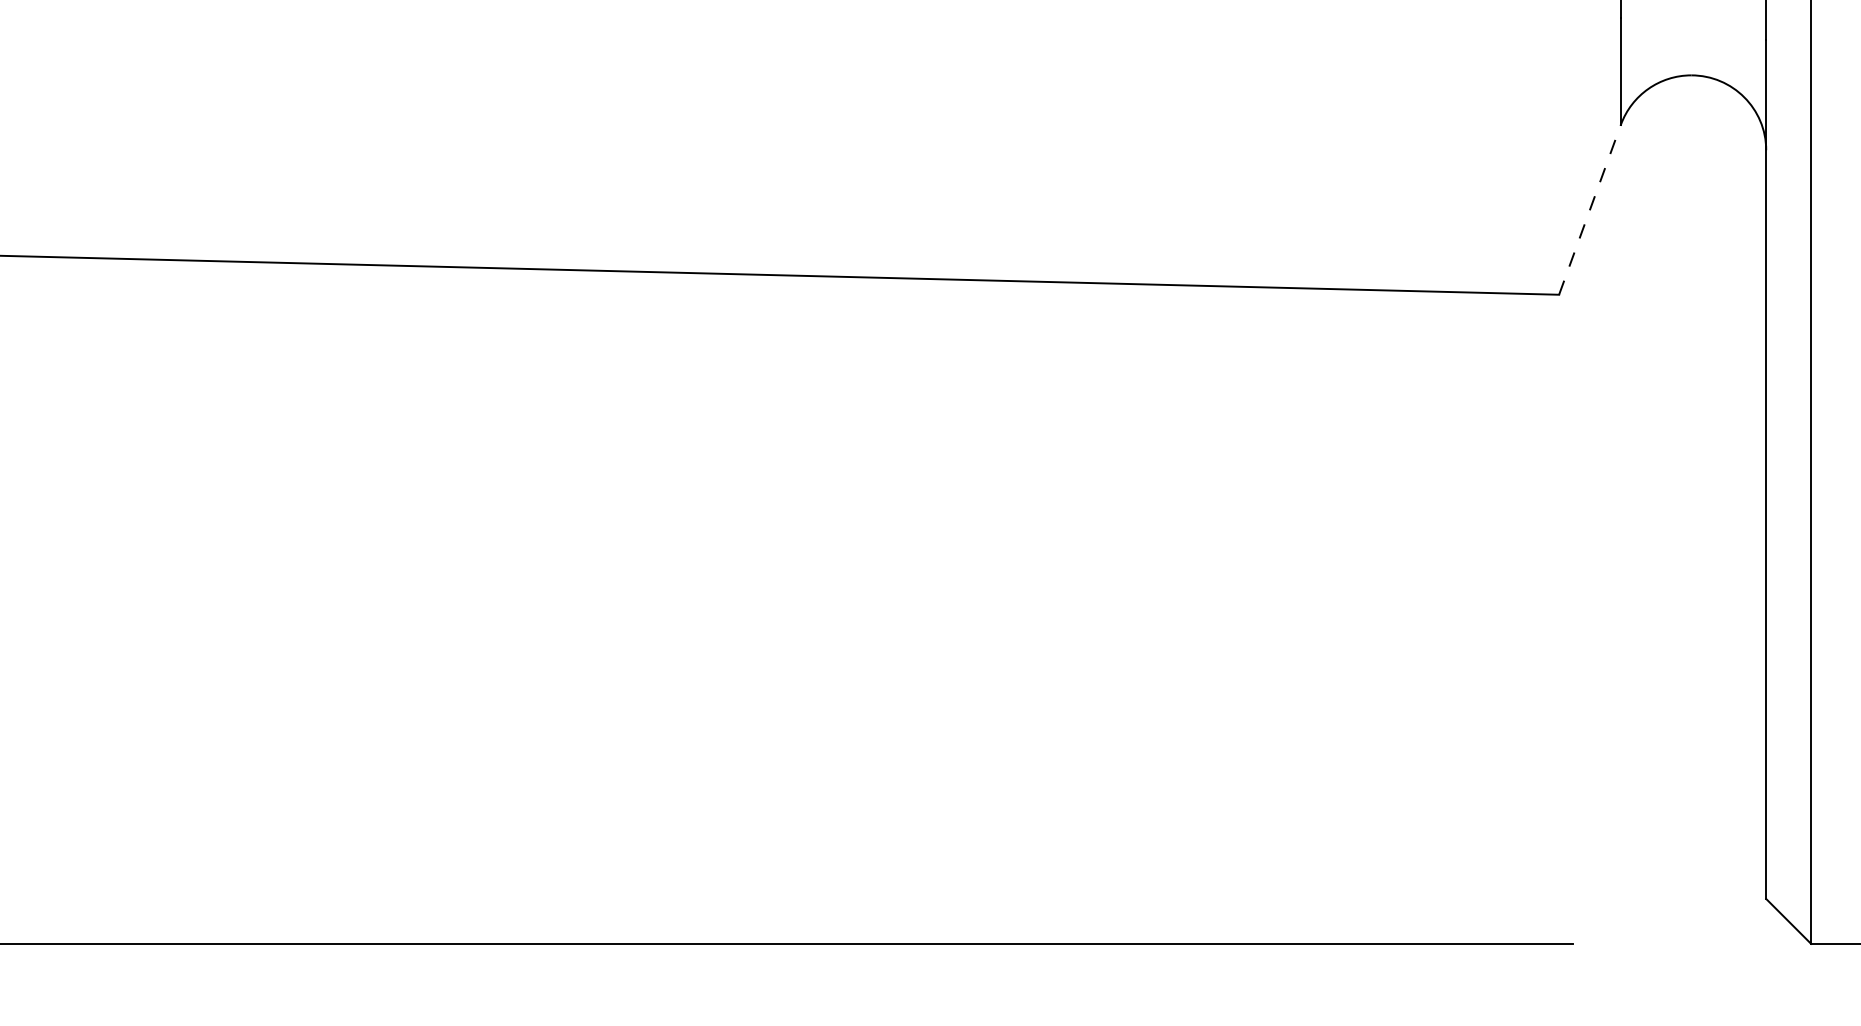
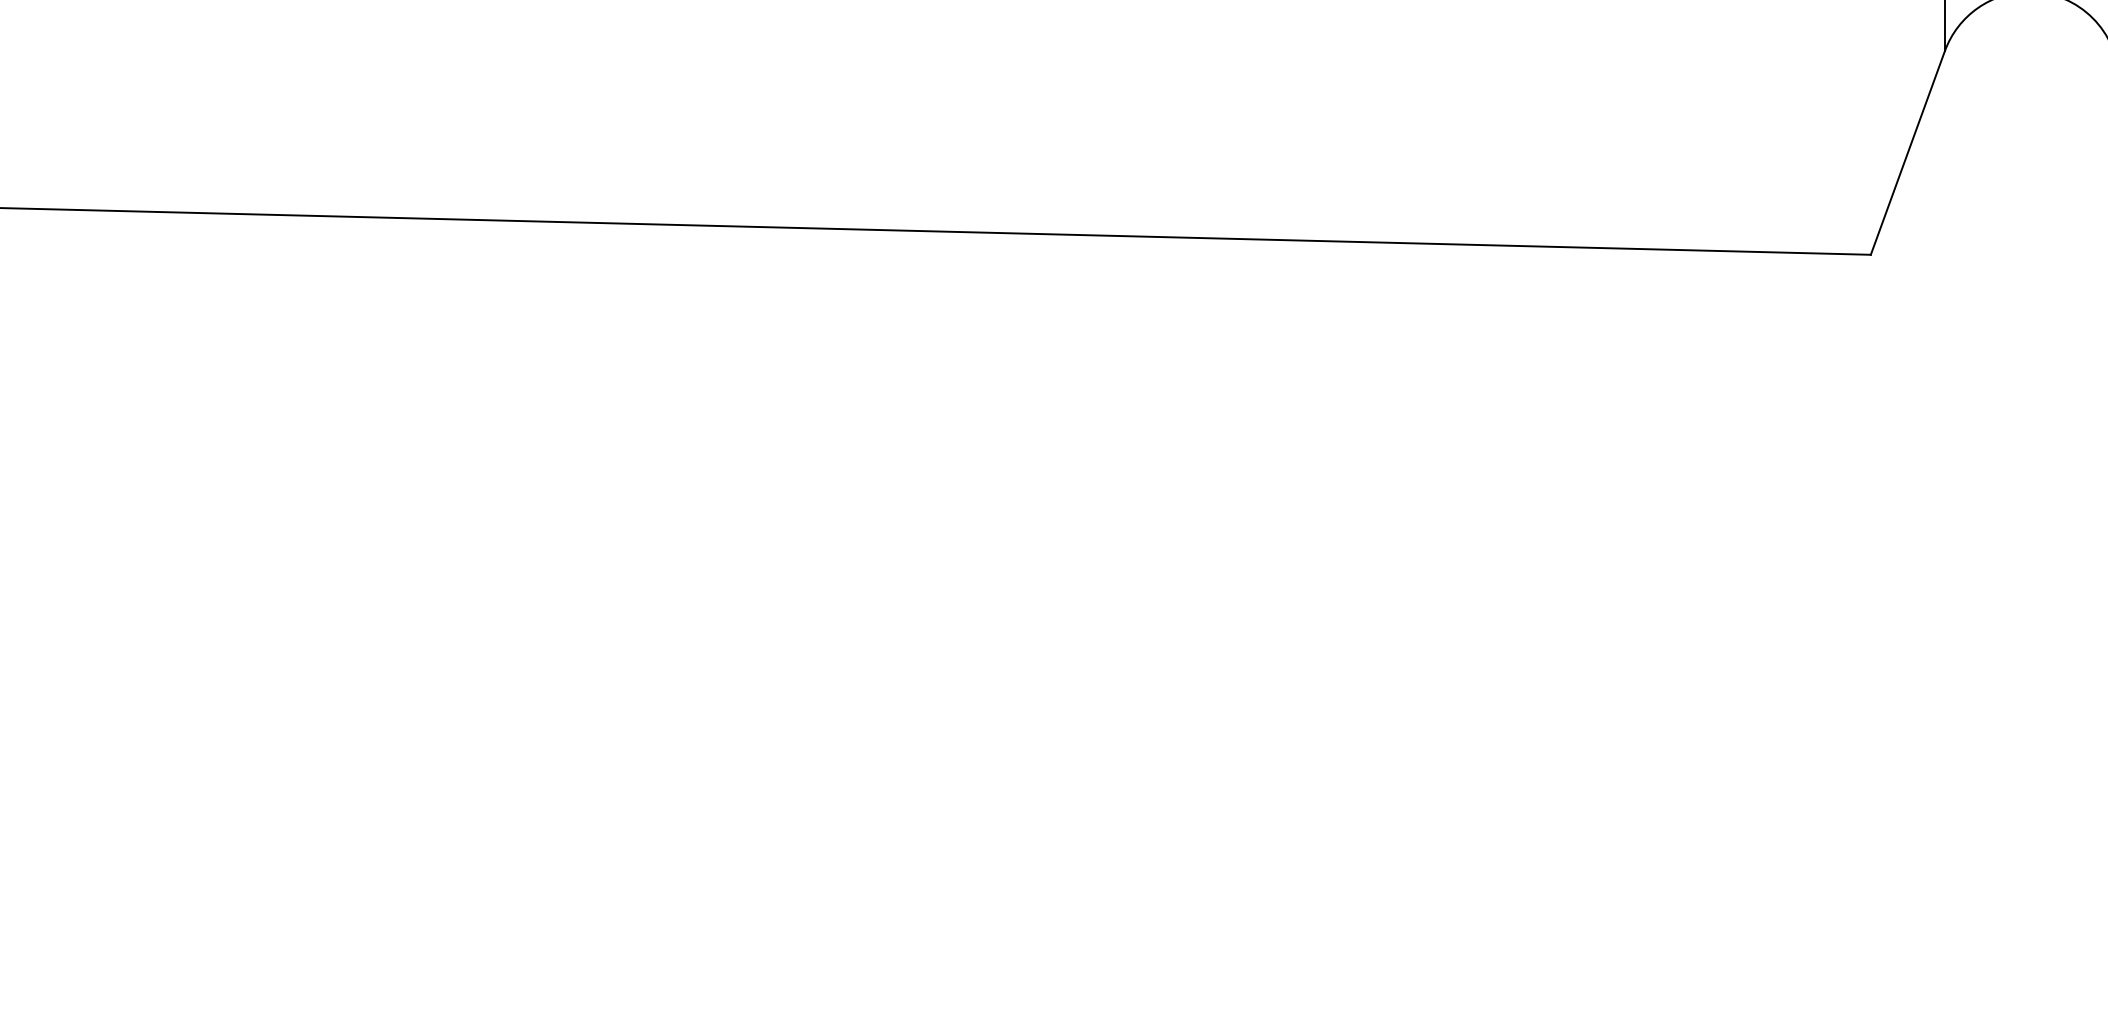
line: (1590, 209) -> (1908, 152), dashed -> solid

